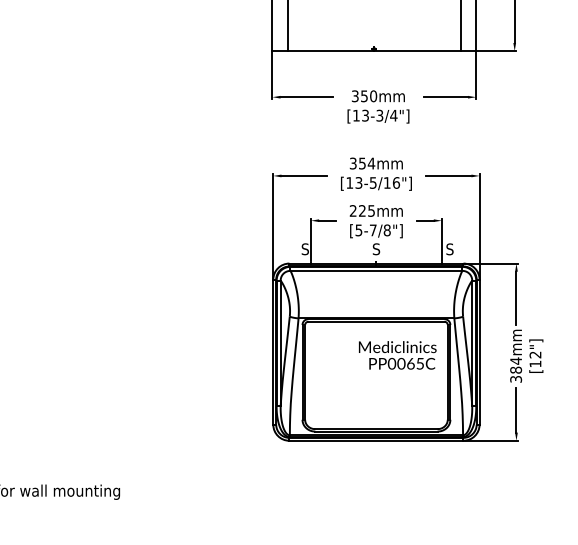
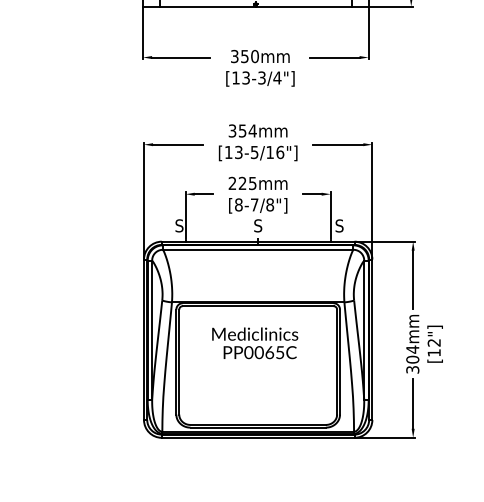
text: (358, 230) -> (238, 205), [5-7/8"] -> [8-7/8"]
text: (397, 355) -> (254, 343), moved
text: (515, 369) -> (412, 358), 384mm -> 304mm

